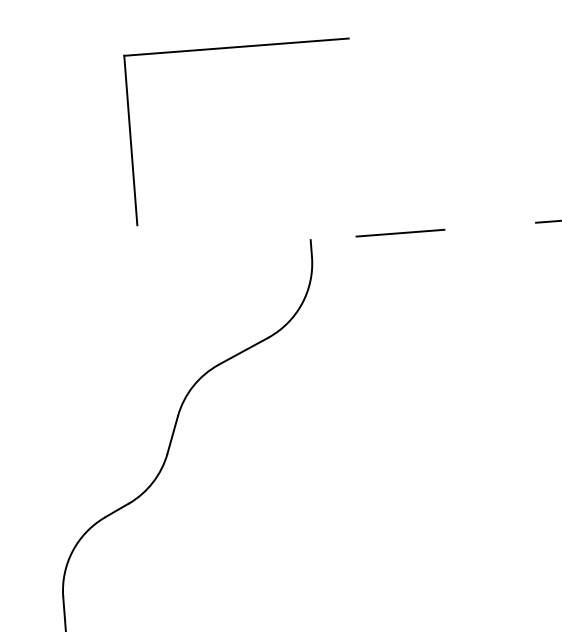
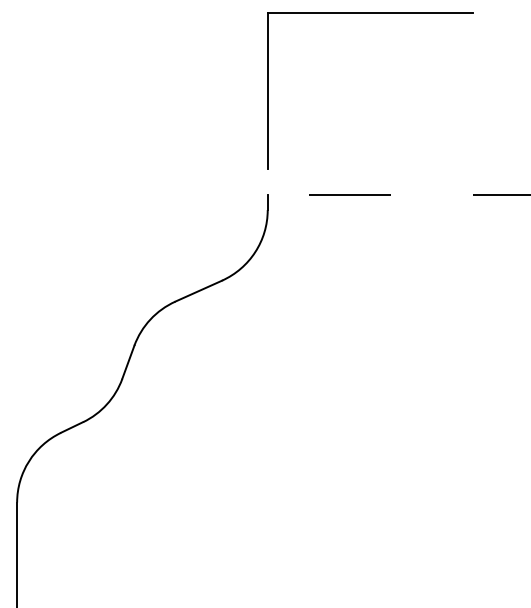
part: (236, 47) -> (370, 13), moved

